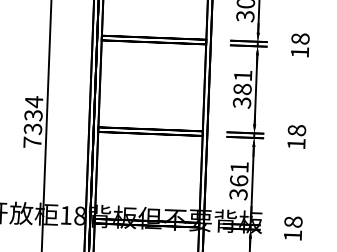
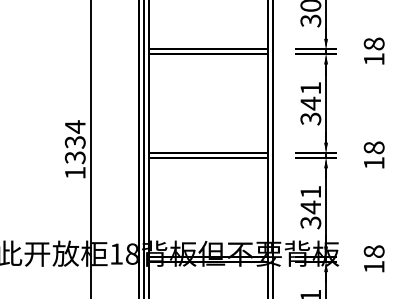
text: (242, 89) -> (310, 103), 381 -> 341
text: (32, 142) -> (75, 172), 7334 -> 1334
text: (238, 180) -> (310, 207), 361 -> 341

